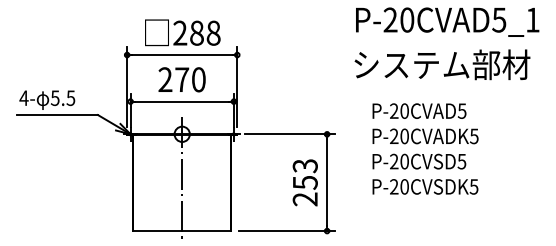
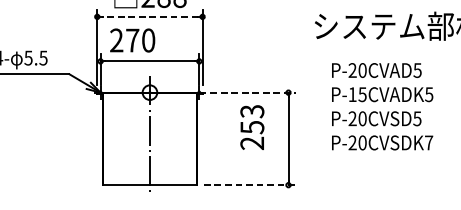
line: (181, 55) -> (149, 17), solid -> dashed
text: (181, 79) -> (132, 40), moved
line: (290, 134) -> (253, 92), solid -> dashed
text: (399, 136) -> (357, 94), P-20CVADK5 -> P-15CVADK5
text: (304, 182) -> (251, 127), moved
text: (473, 186) -> (428, 142), P-20CVSDK5 -> P-20CVSDK7
line: (287, 231) -> (250, 185), solid -> dashed

